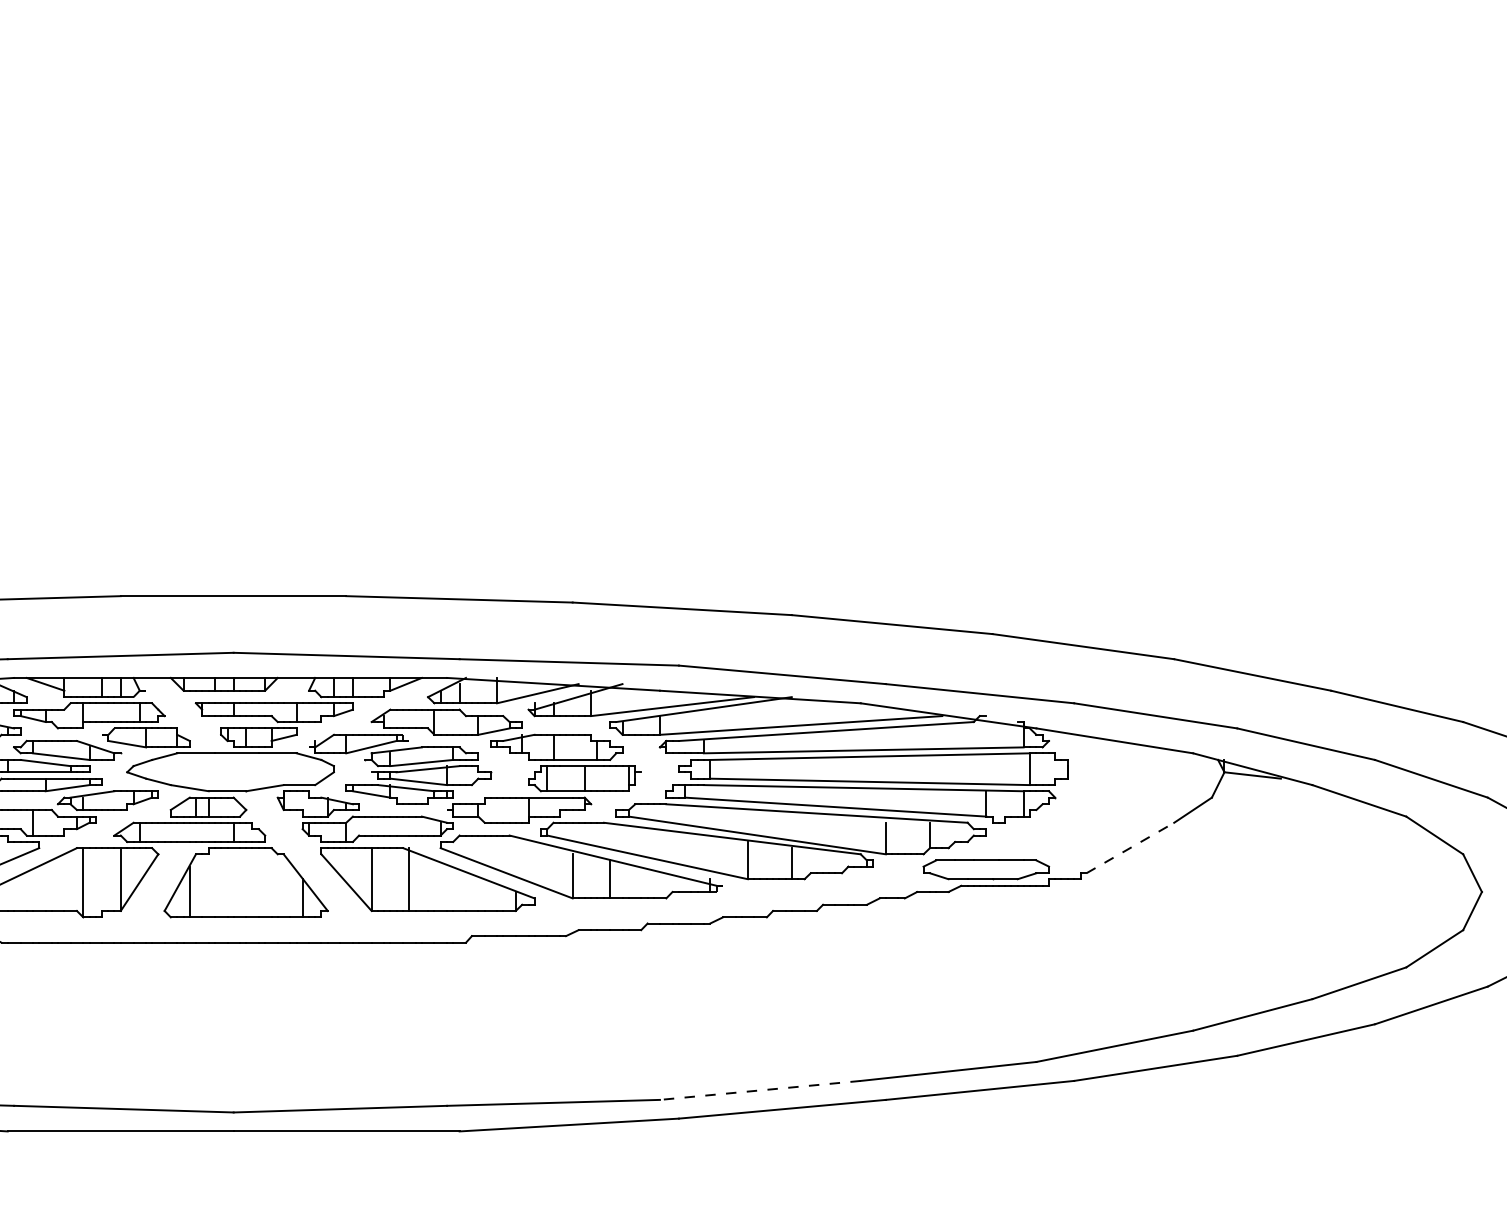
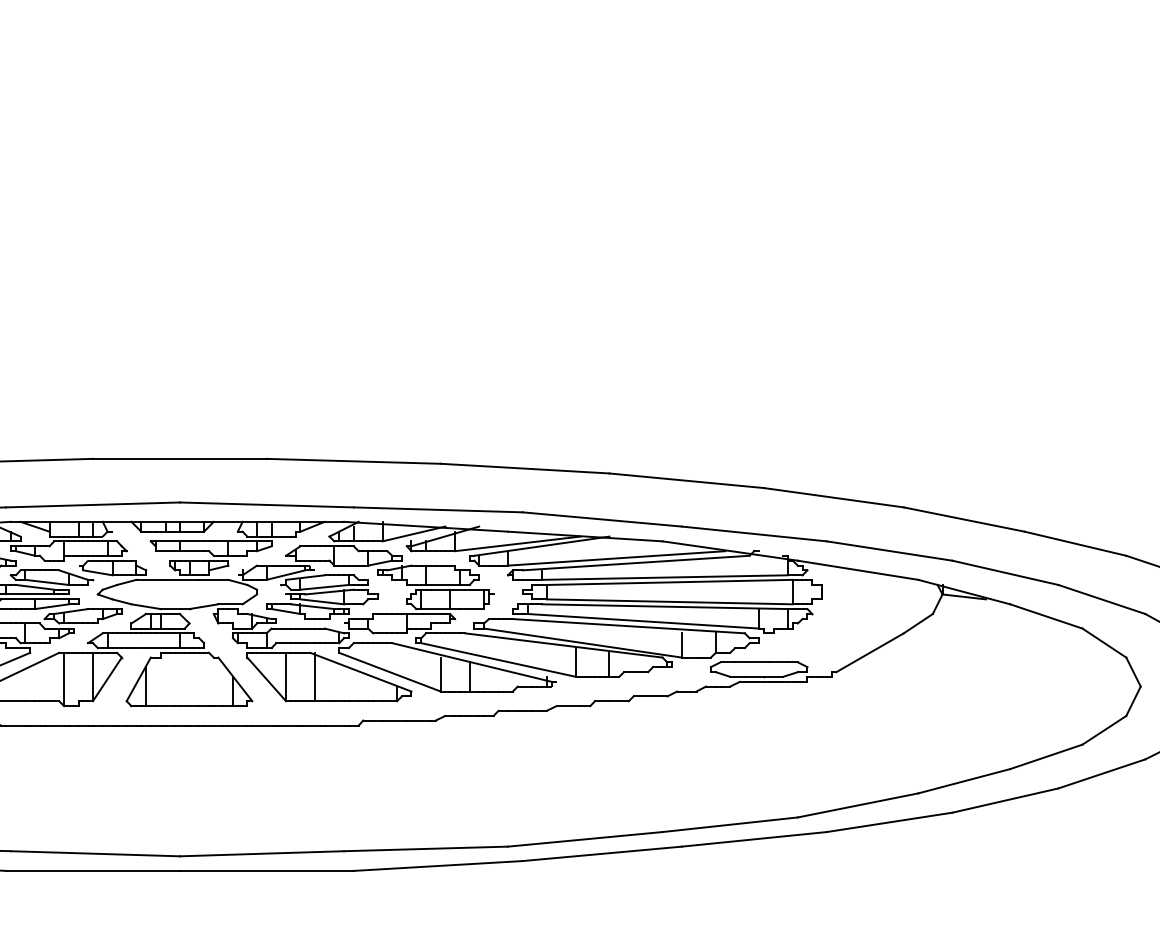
line: (1130, 847) -> (870, 652), dashed -> solid
line: (760, 1090) -> (585, 839), dashed -> solid

